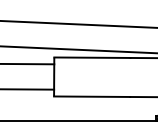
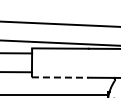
line: (92, 96) -> (60, 77), solid -> dashed

